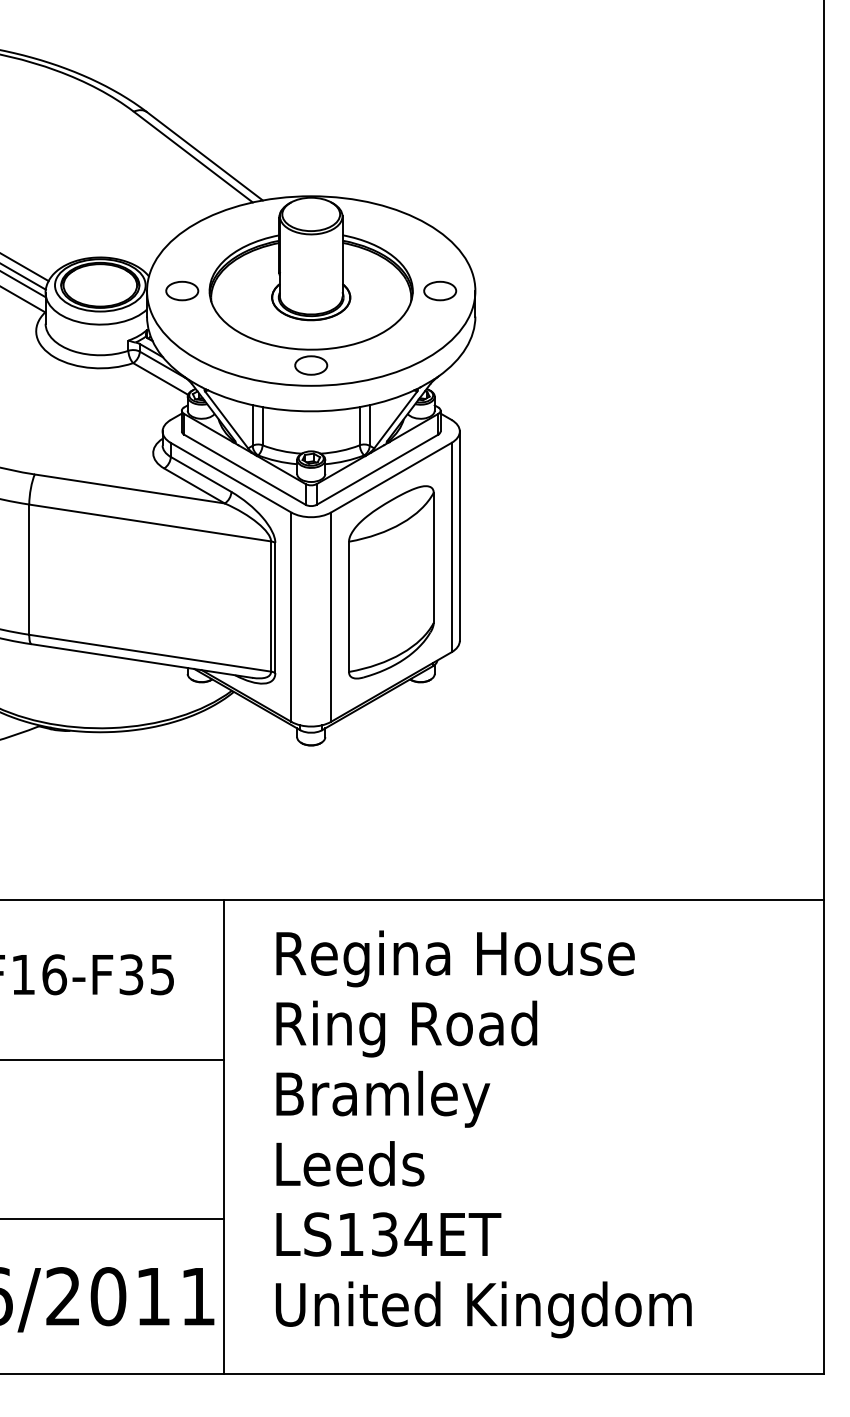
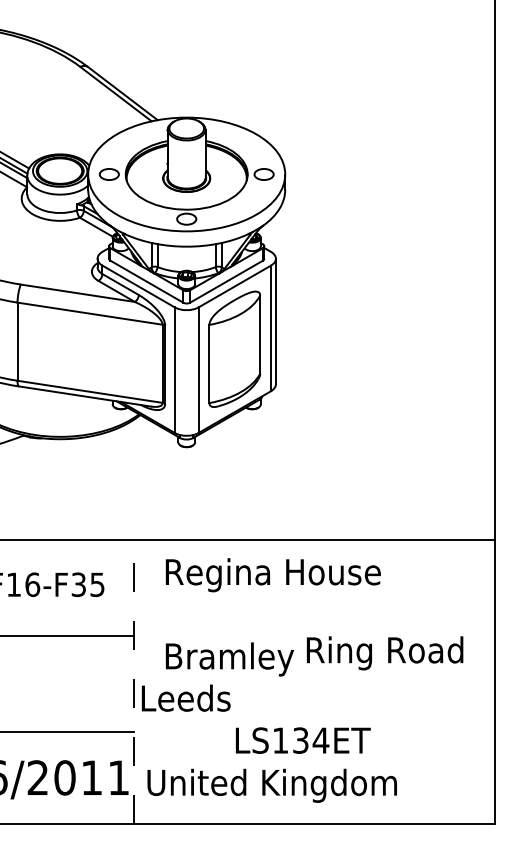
text: (407, 1029) -> (385, 653), moved
line: (224, 1135) -> (134, 681), solid -> dashed
text: (350, 1162) -> (186, 697), moved
text: (389, 1234) -> (303, 740), moved
text: (482, 1309) -> (271, 785), moved

